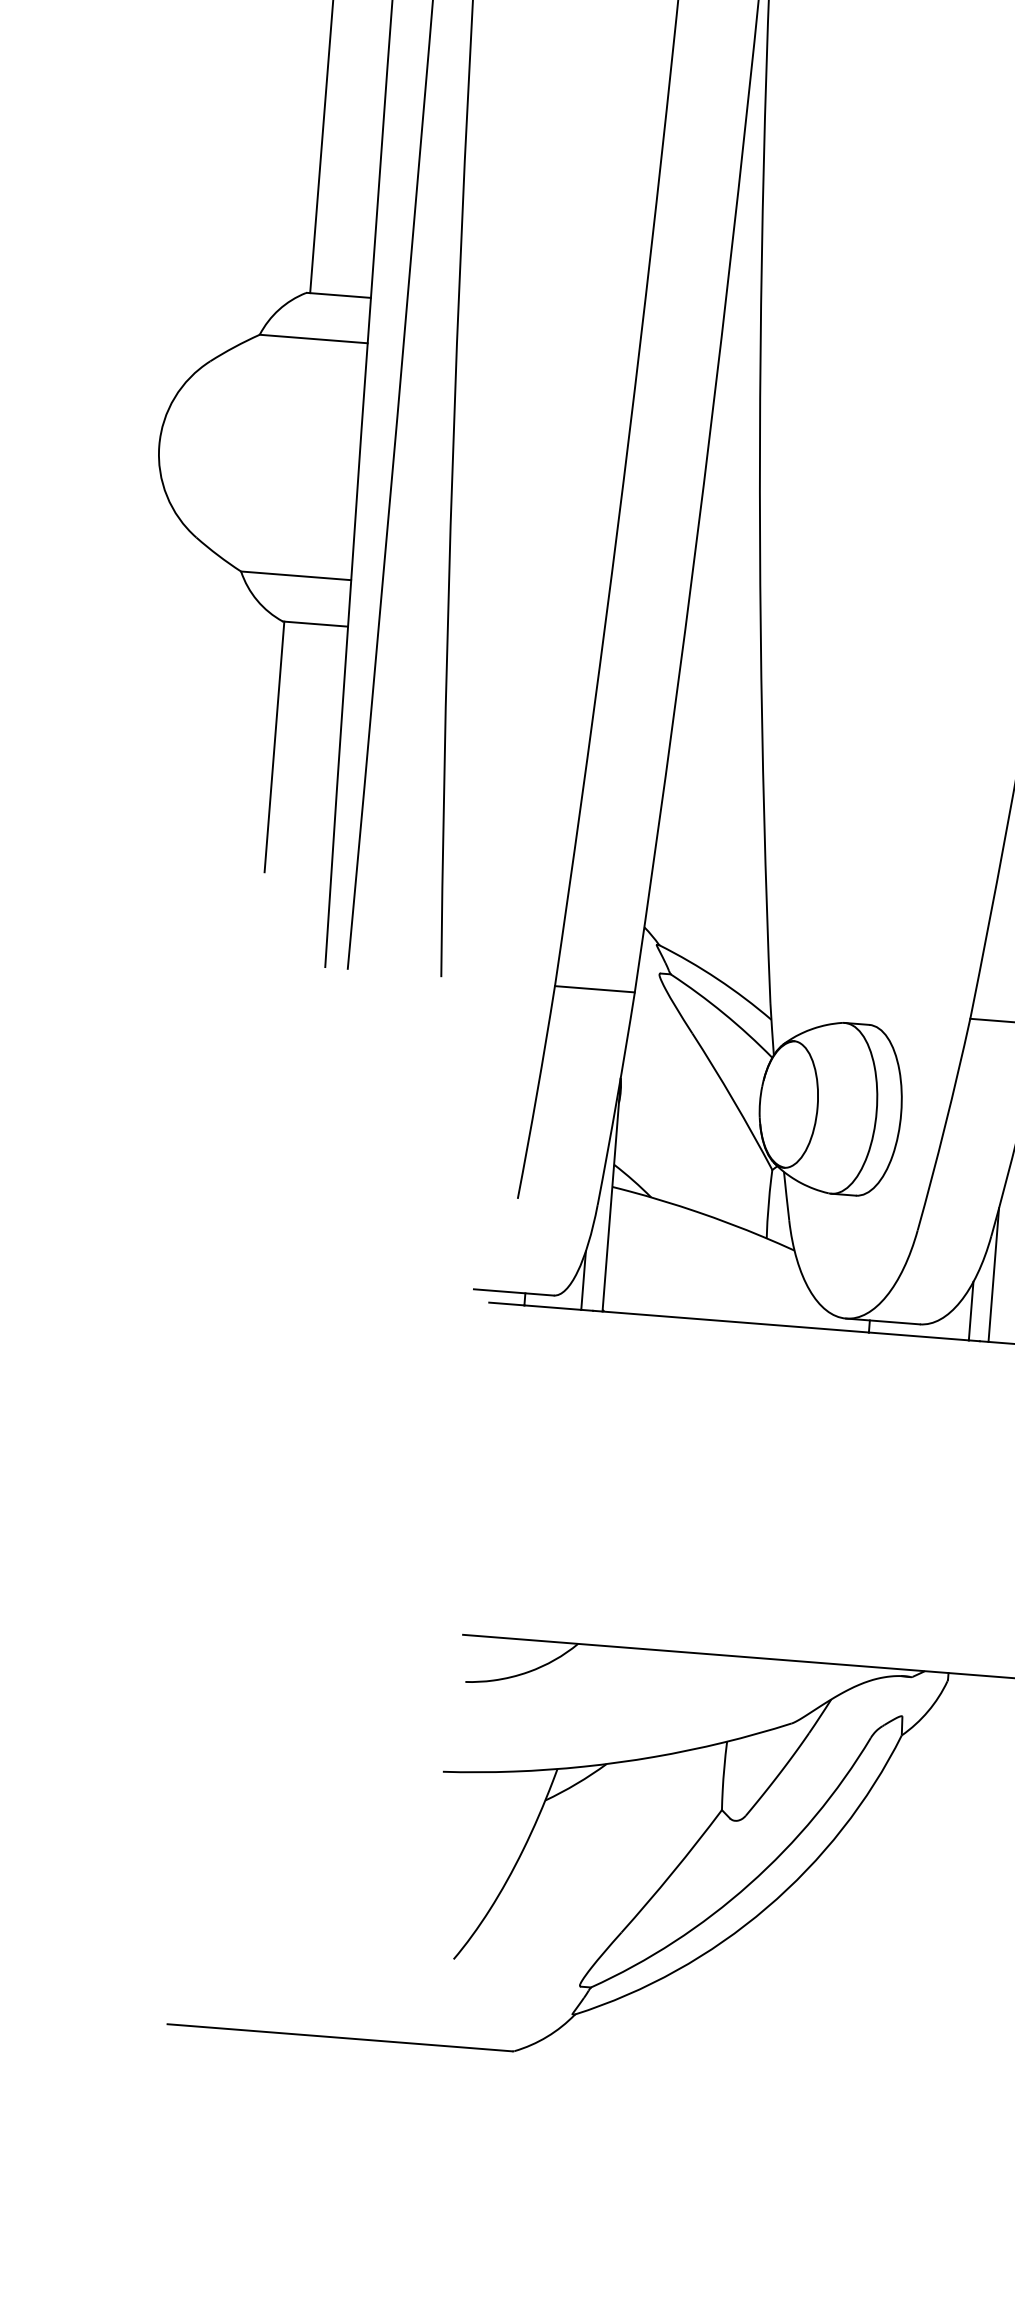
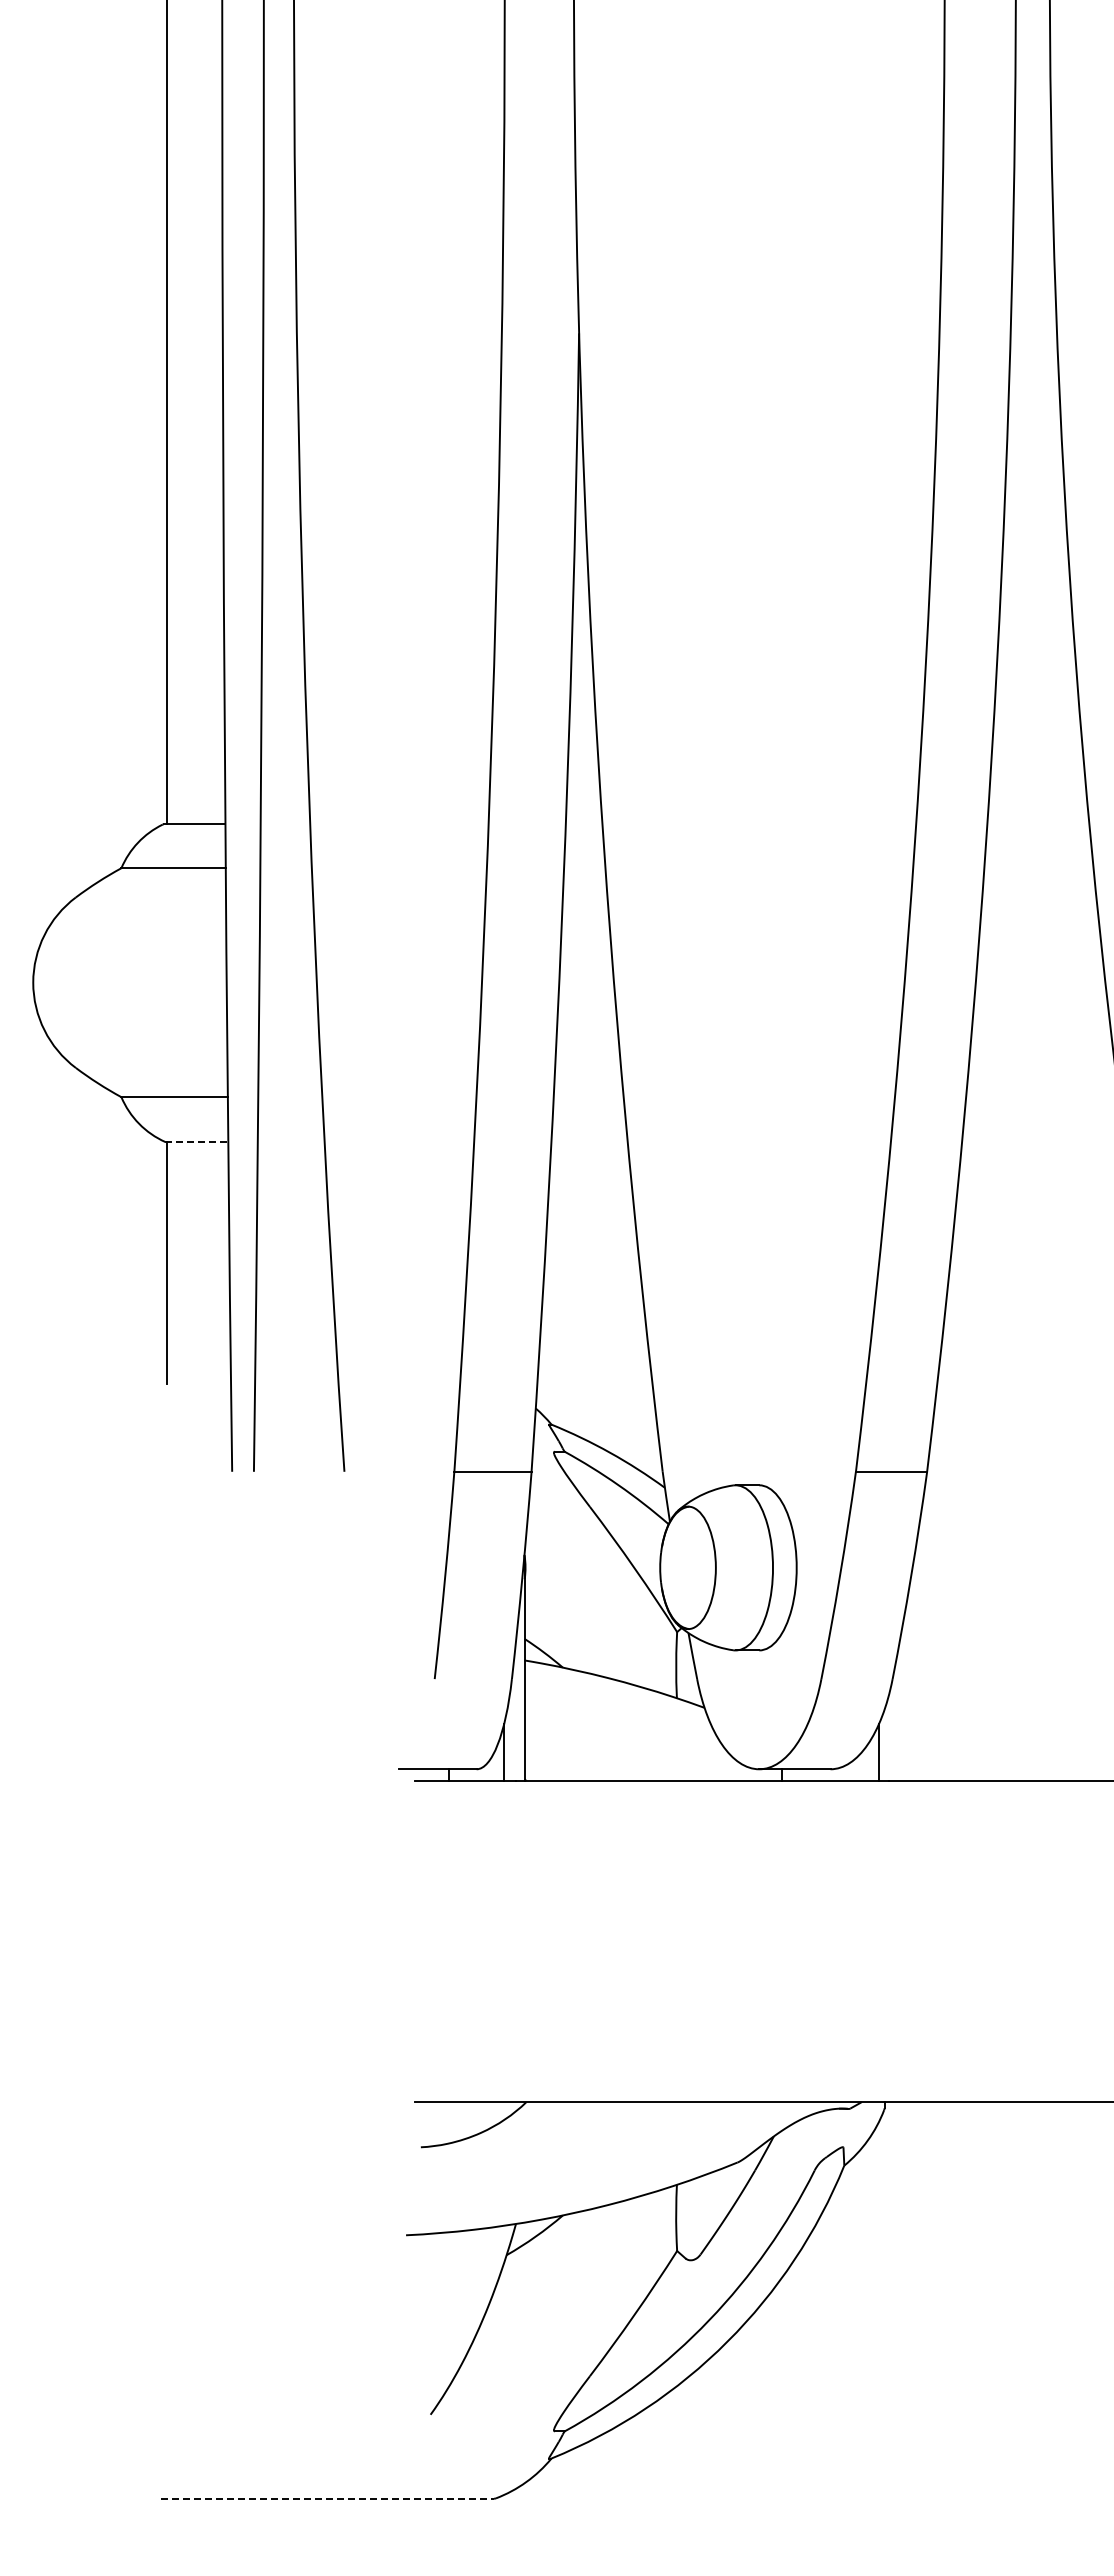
line: (316, 624) -> (197, 1142), solid -> dashed
line: (993, 1274) -> (897, 1715), removed
line: (340, 2037) -> (327, 2498), solid -> dashed

